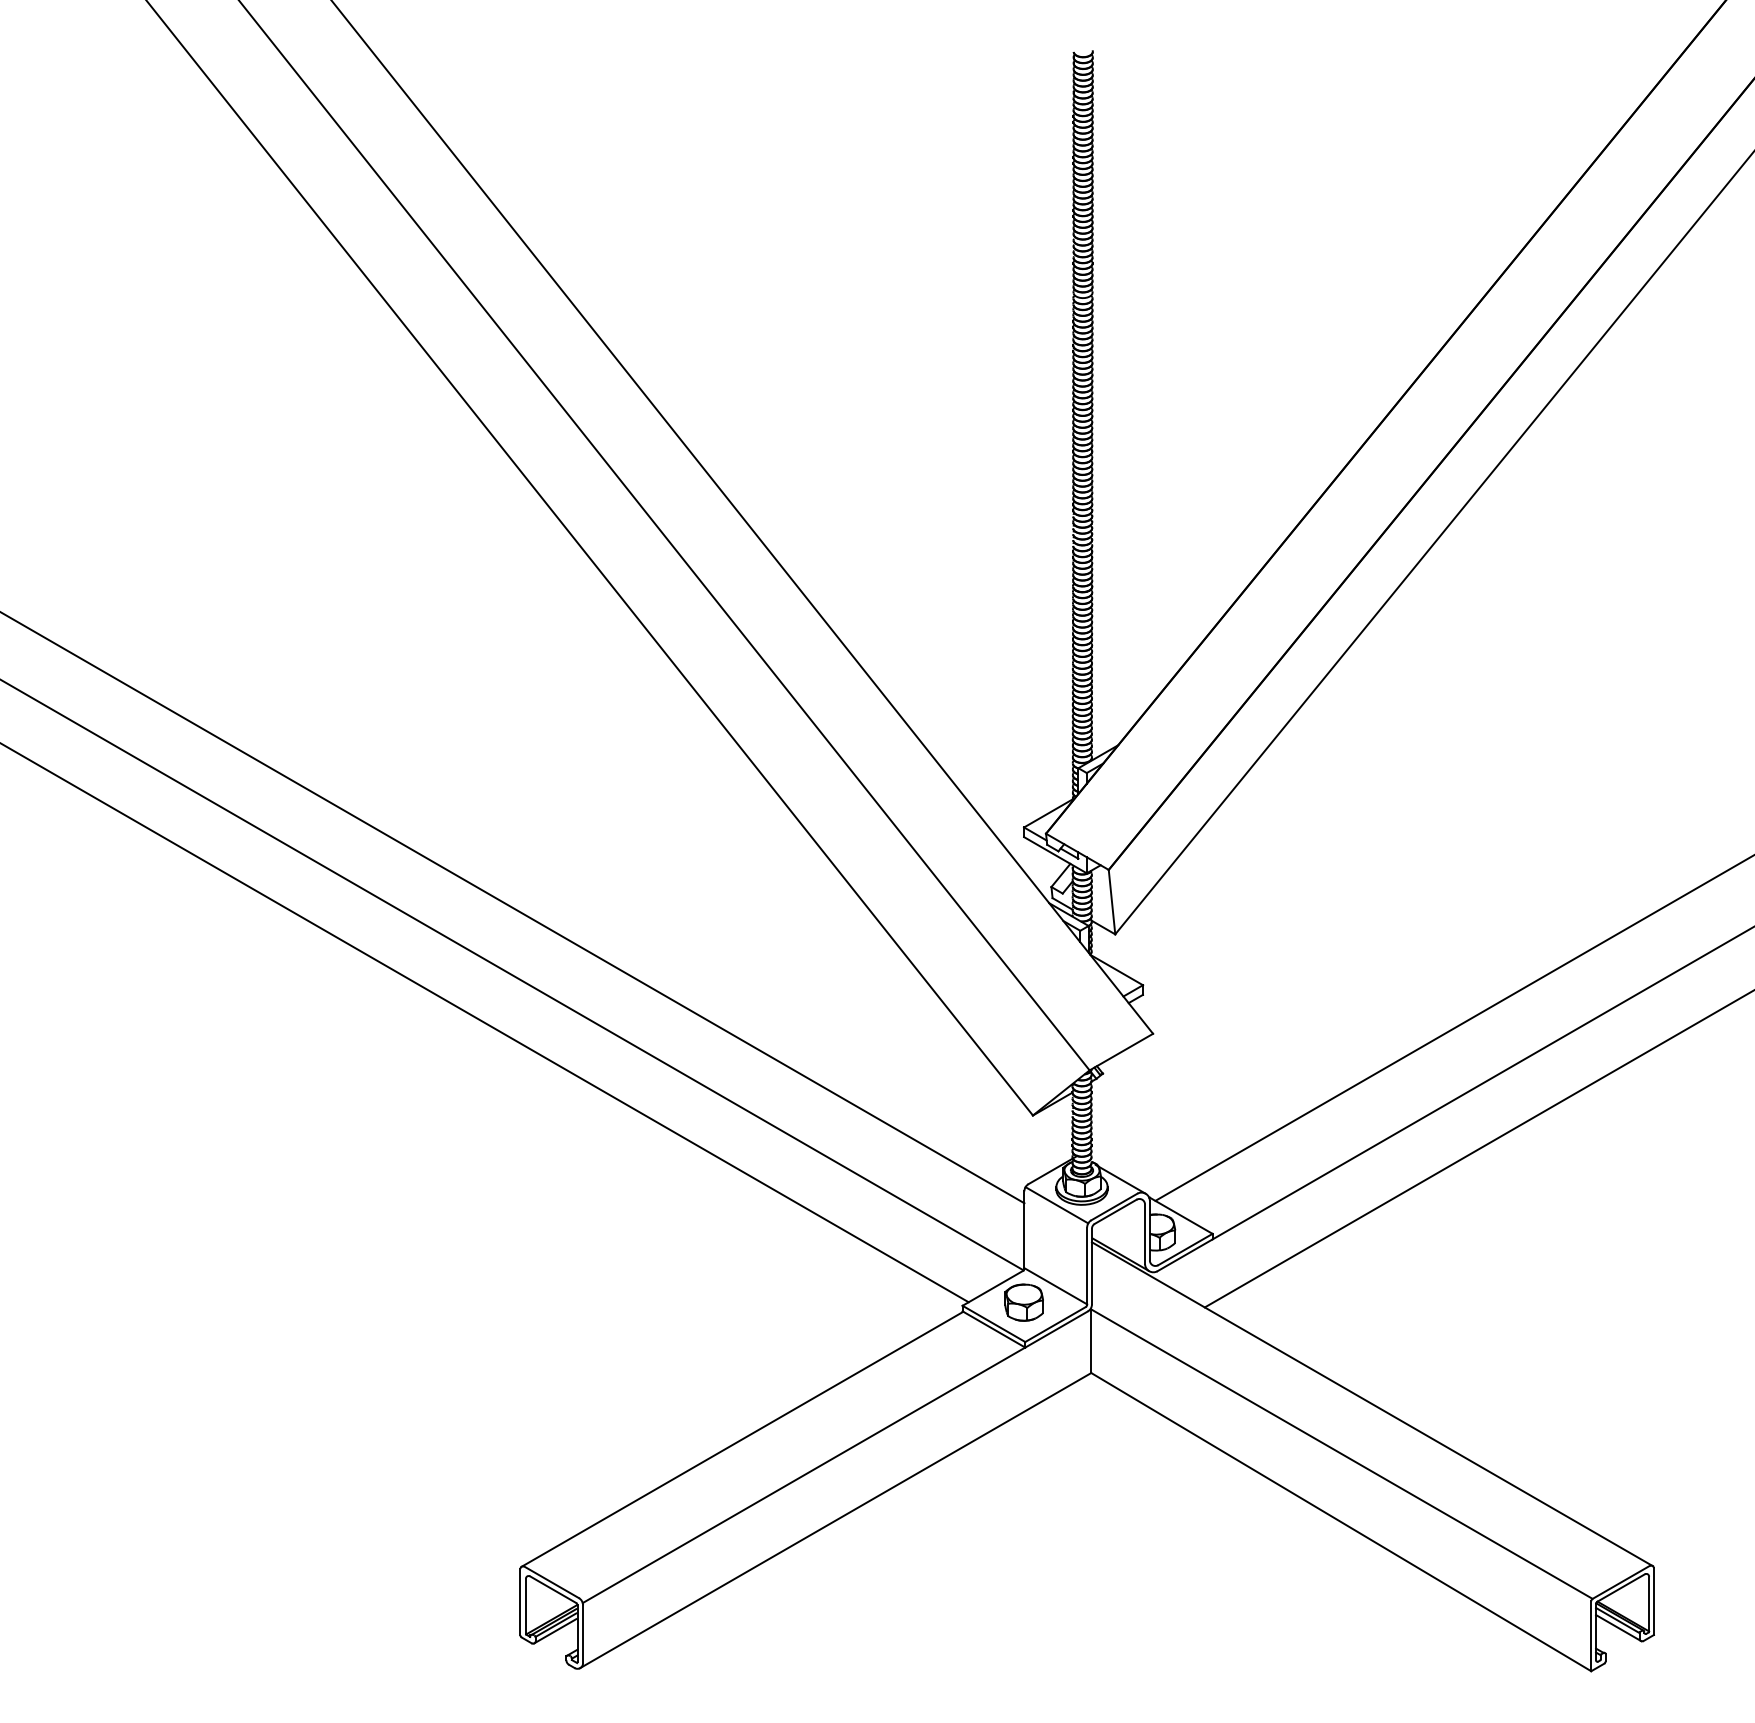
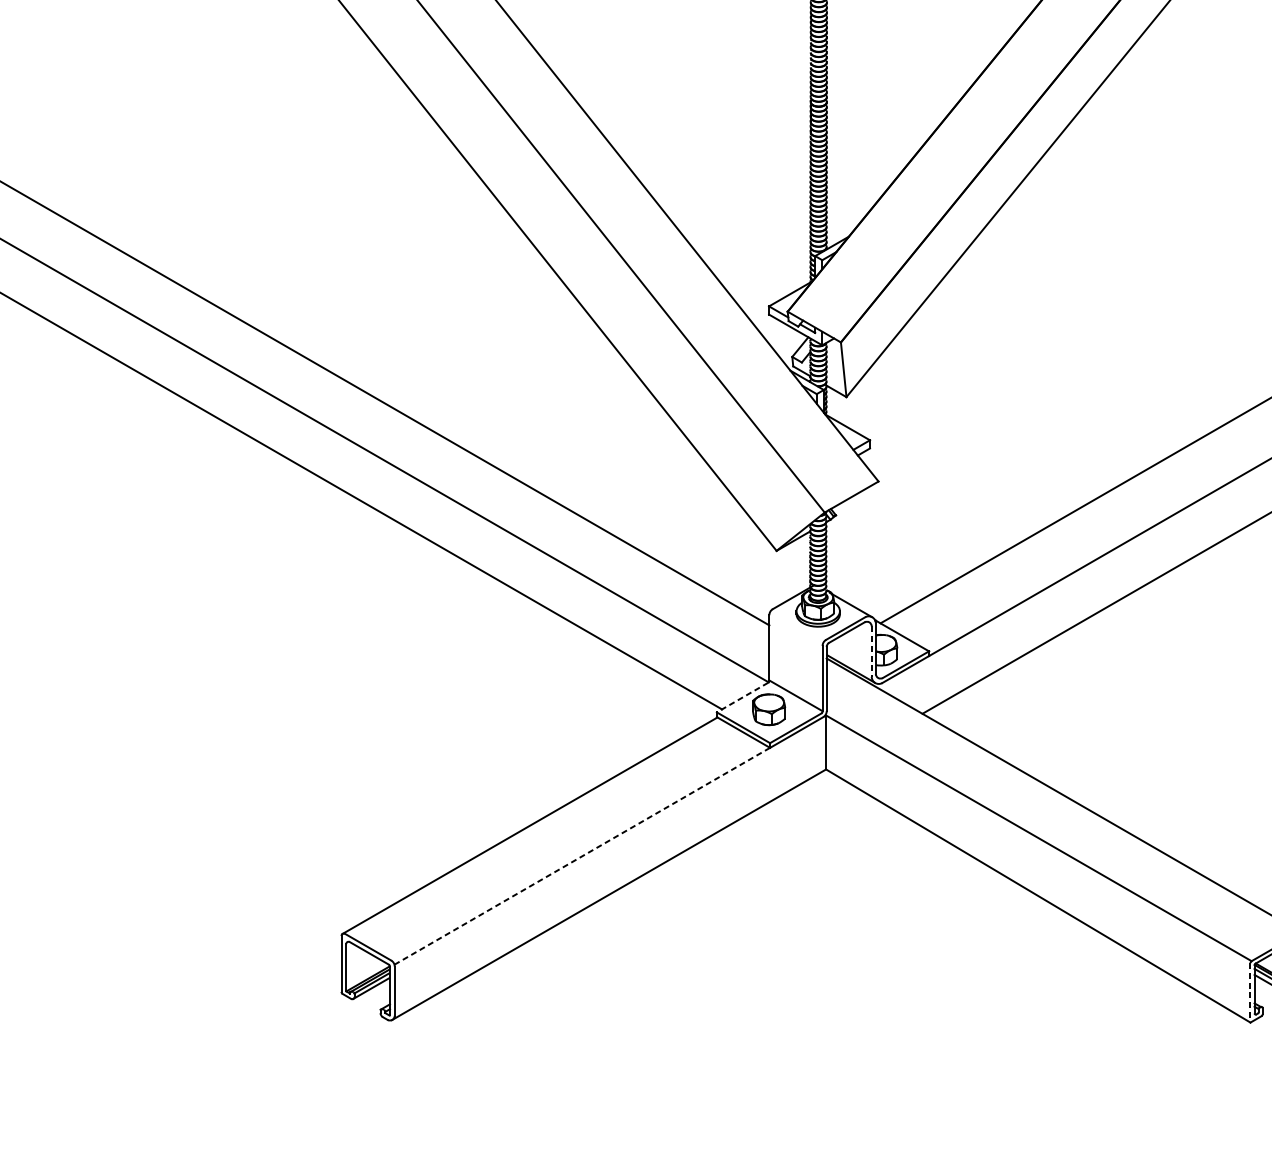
line: (1056, 1205) -> (796, 627), removed
line: (1145, 1234) -> (872, 651), solid -> dashed
line: (992, 1288) -> (742, 697), solid -> dashed
line: (804, 1475) -> (582, 856), solid -> dashed
line: (1591, 1636) -> (1250, 993), solid -> dashed

